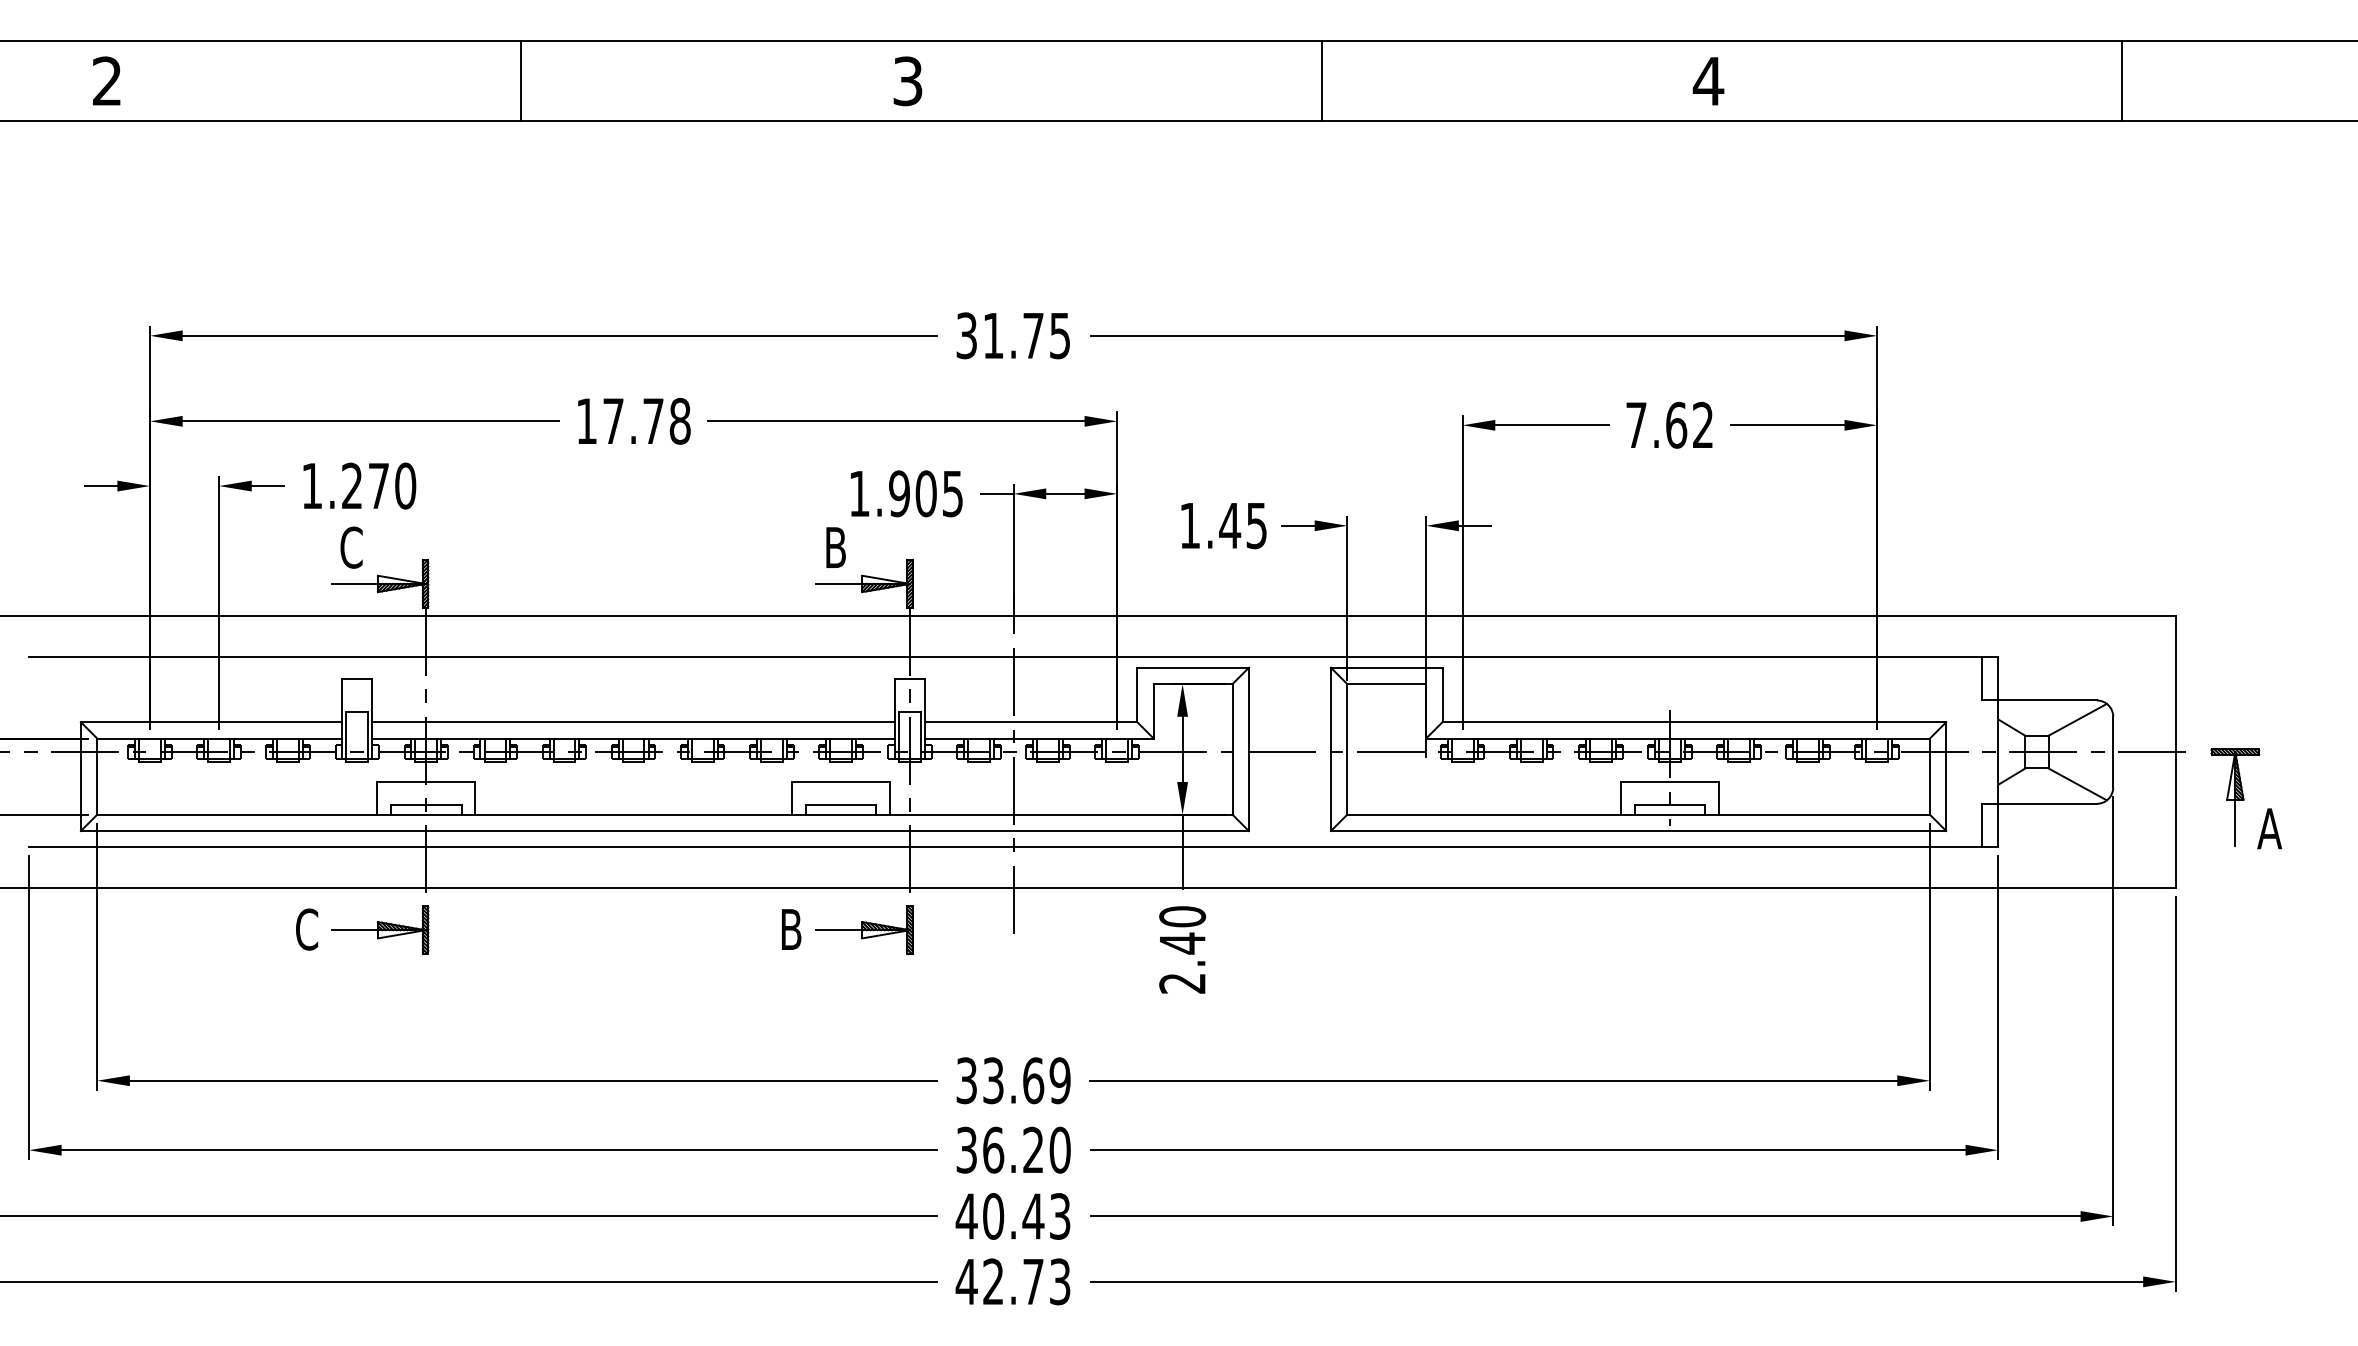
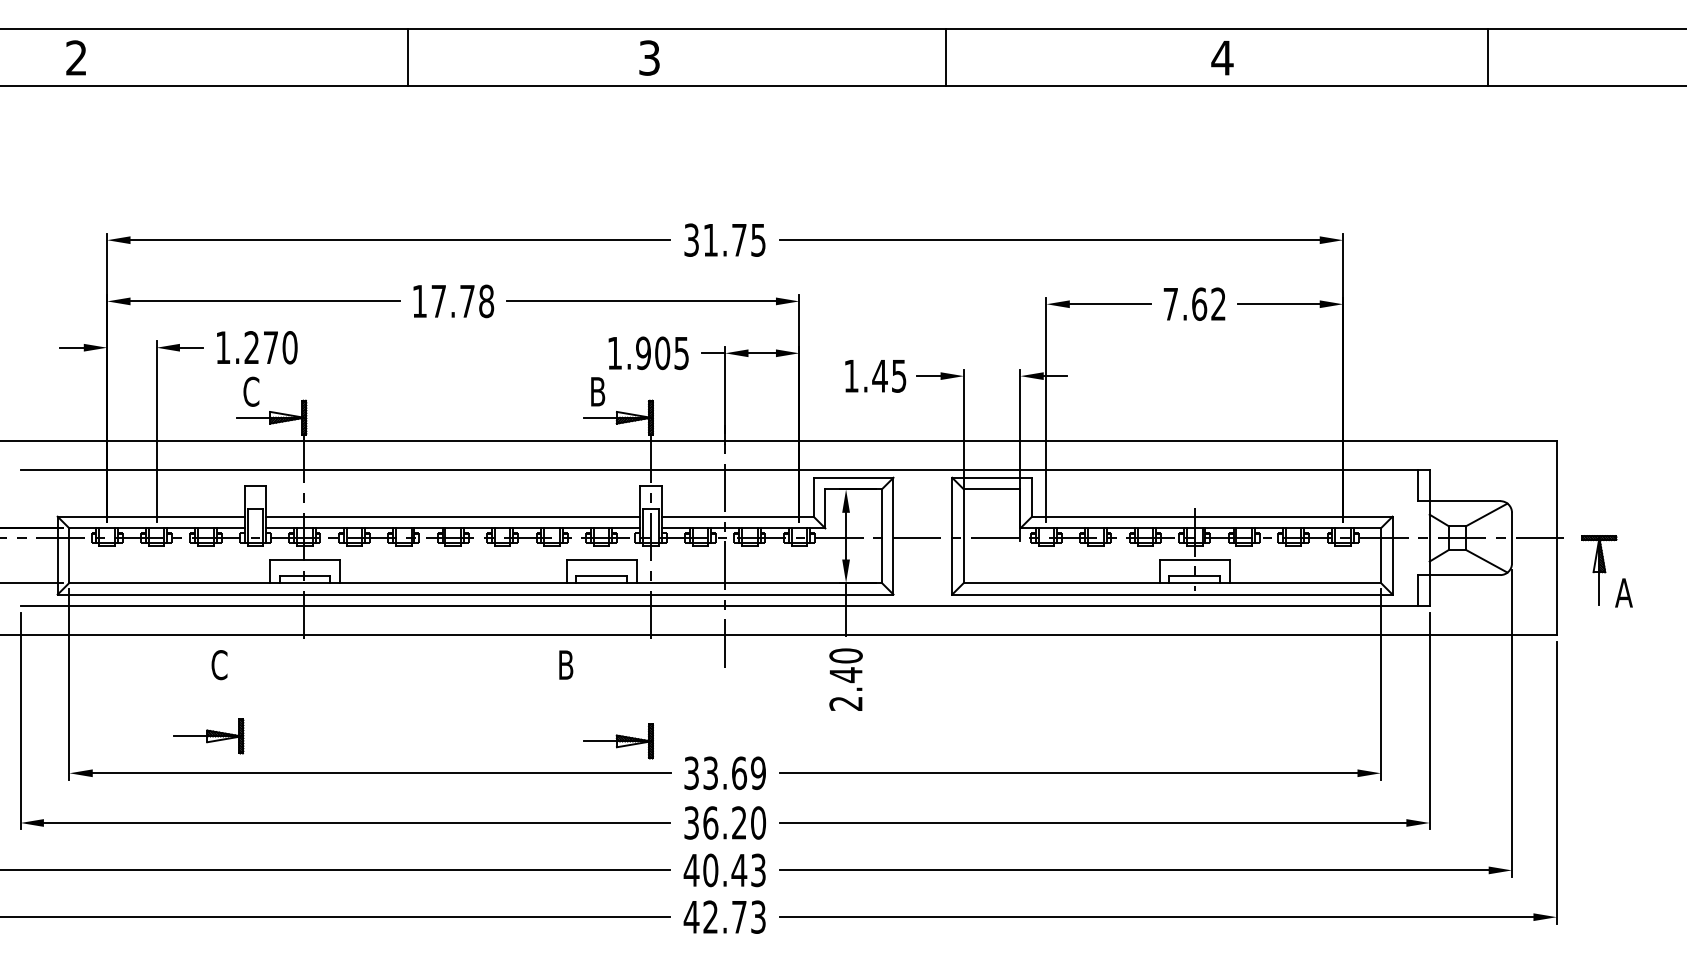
line: (520, 80) -> (408, 57), moved
line: (2122, 80) -> (1488, 57), moved
part: (380, 930) -> (209, 736), moved
part: (864, 930) -> (618, 741), moved

